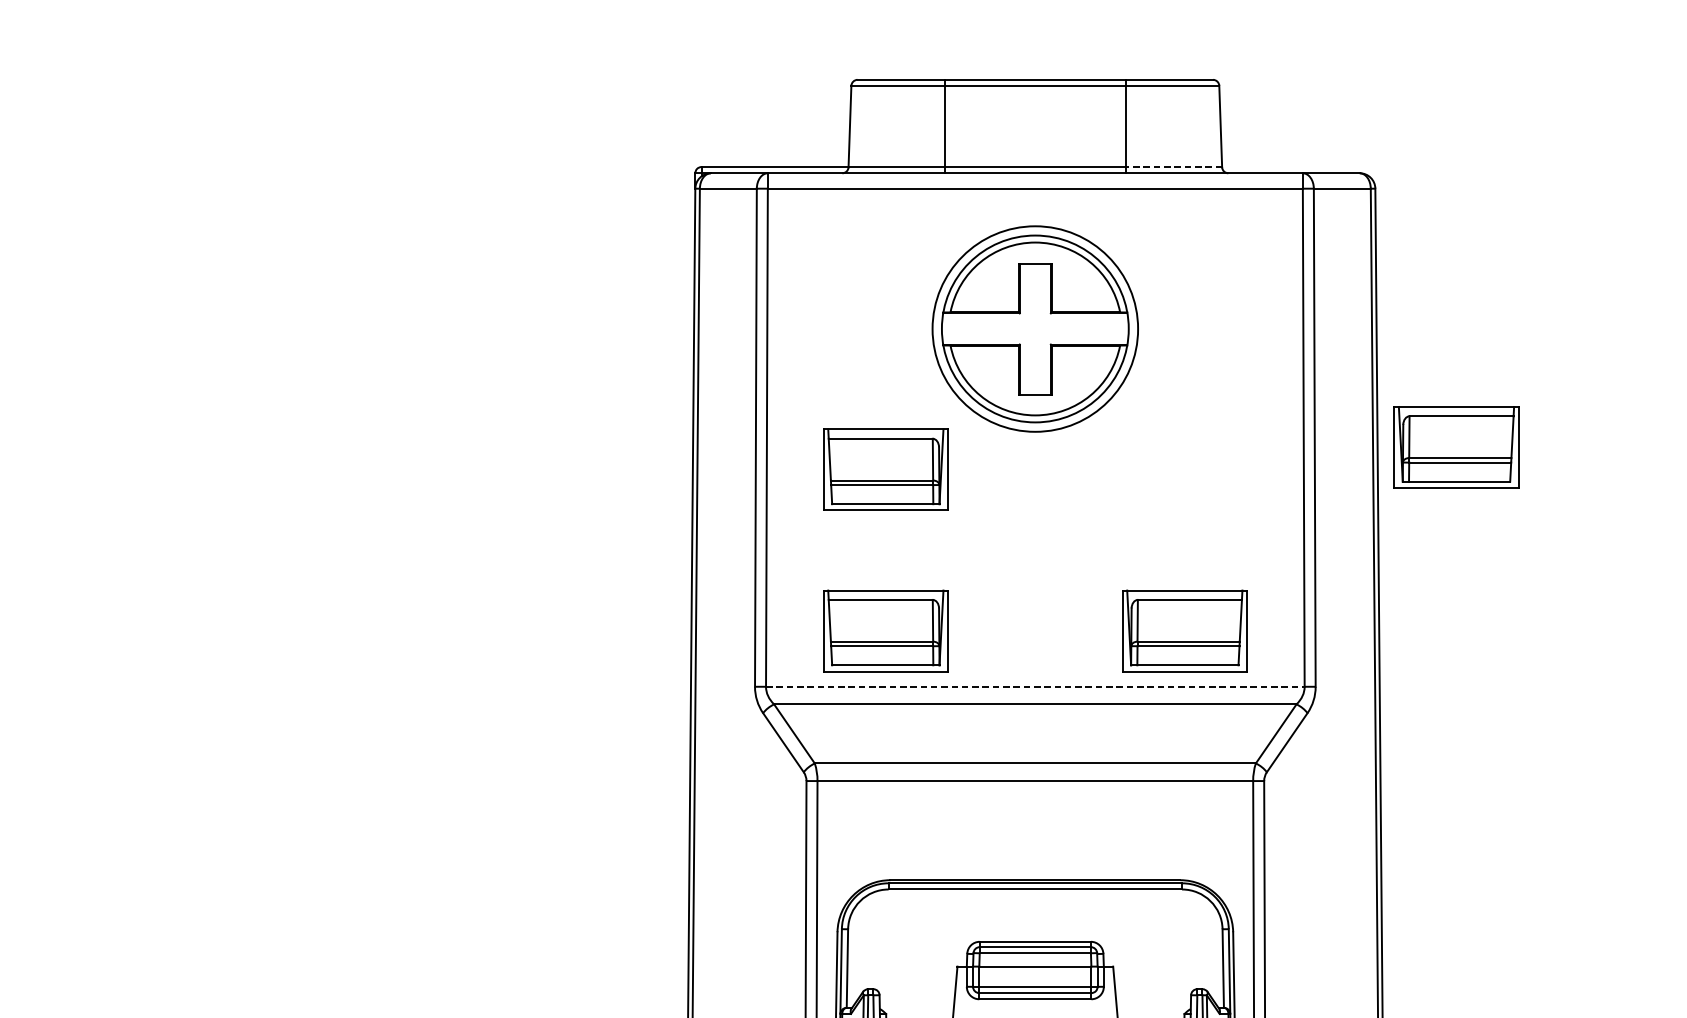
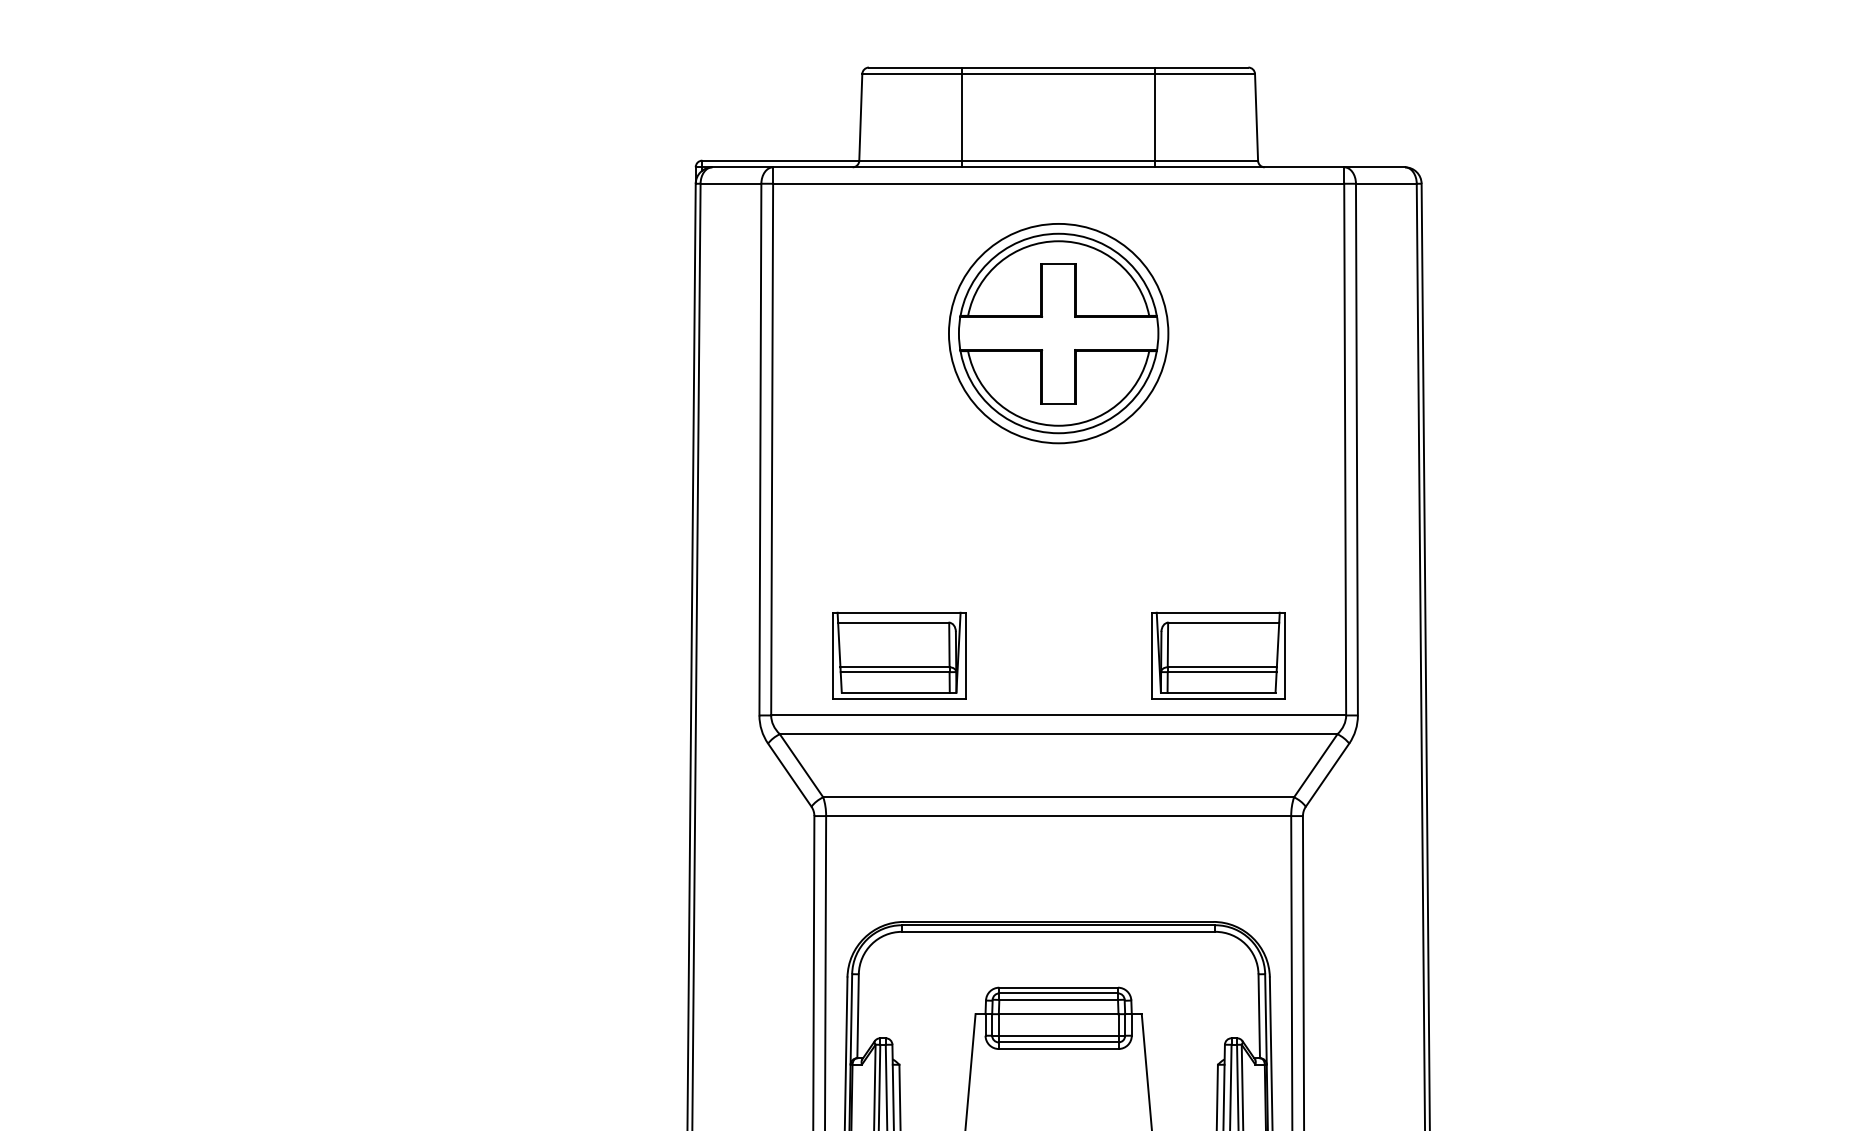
line: (1173, 166) -> (1206, 160), dashed -> solid
part: (1456, 447) -> (1508, 459), removed
part: (886, 469) -> (899, 483), removed
line: (1036, 686) -> (1059, 715), dashed -> solid

